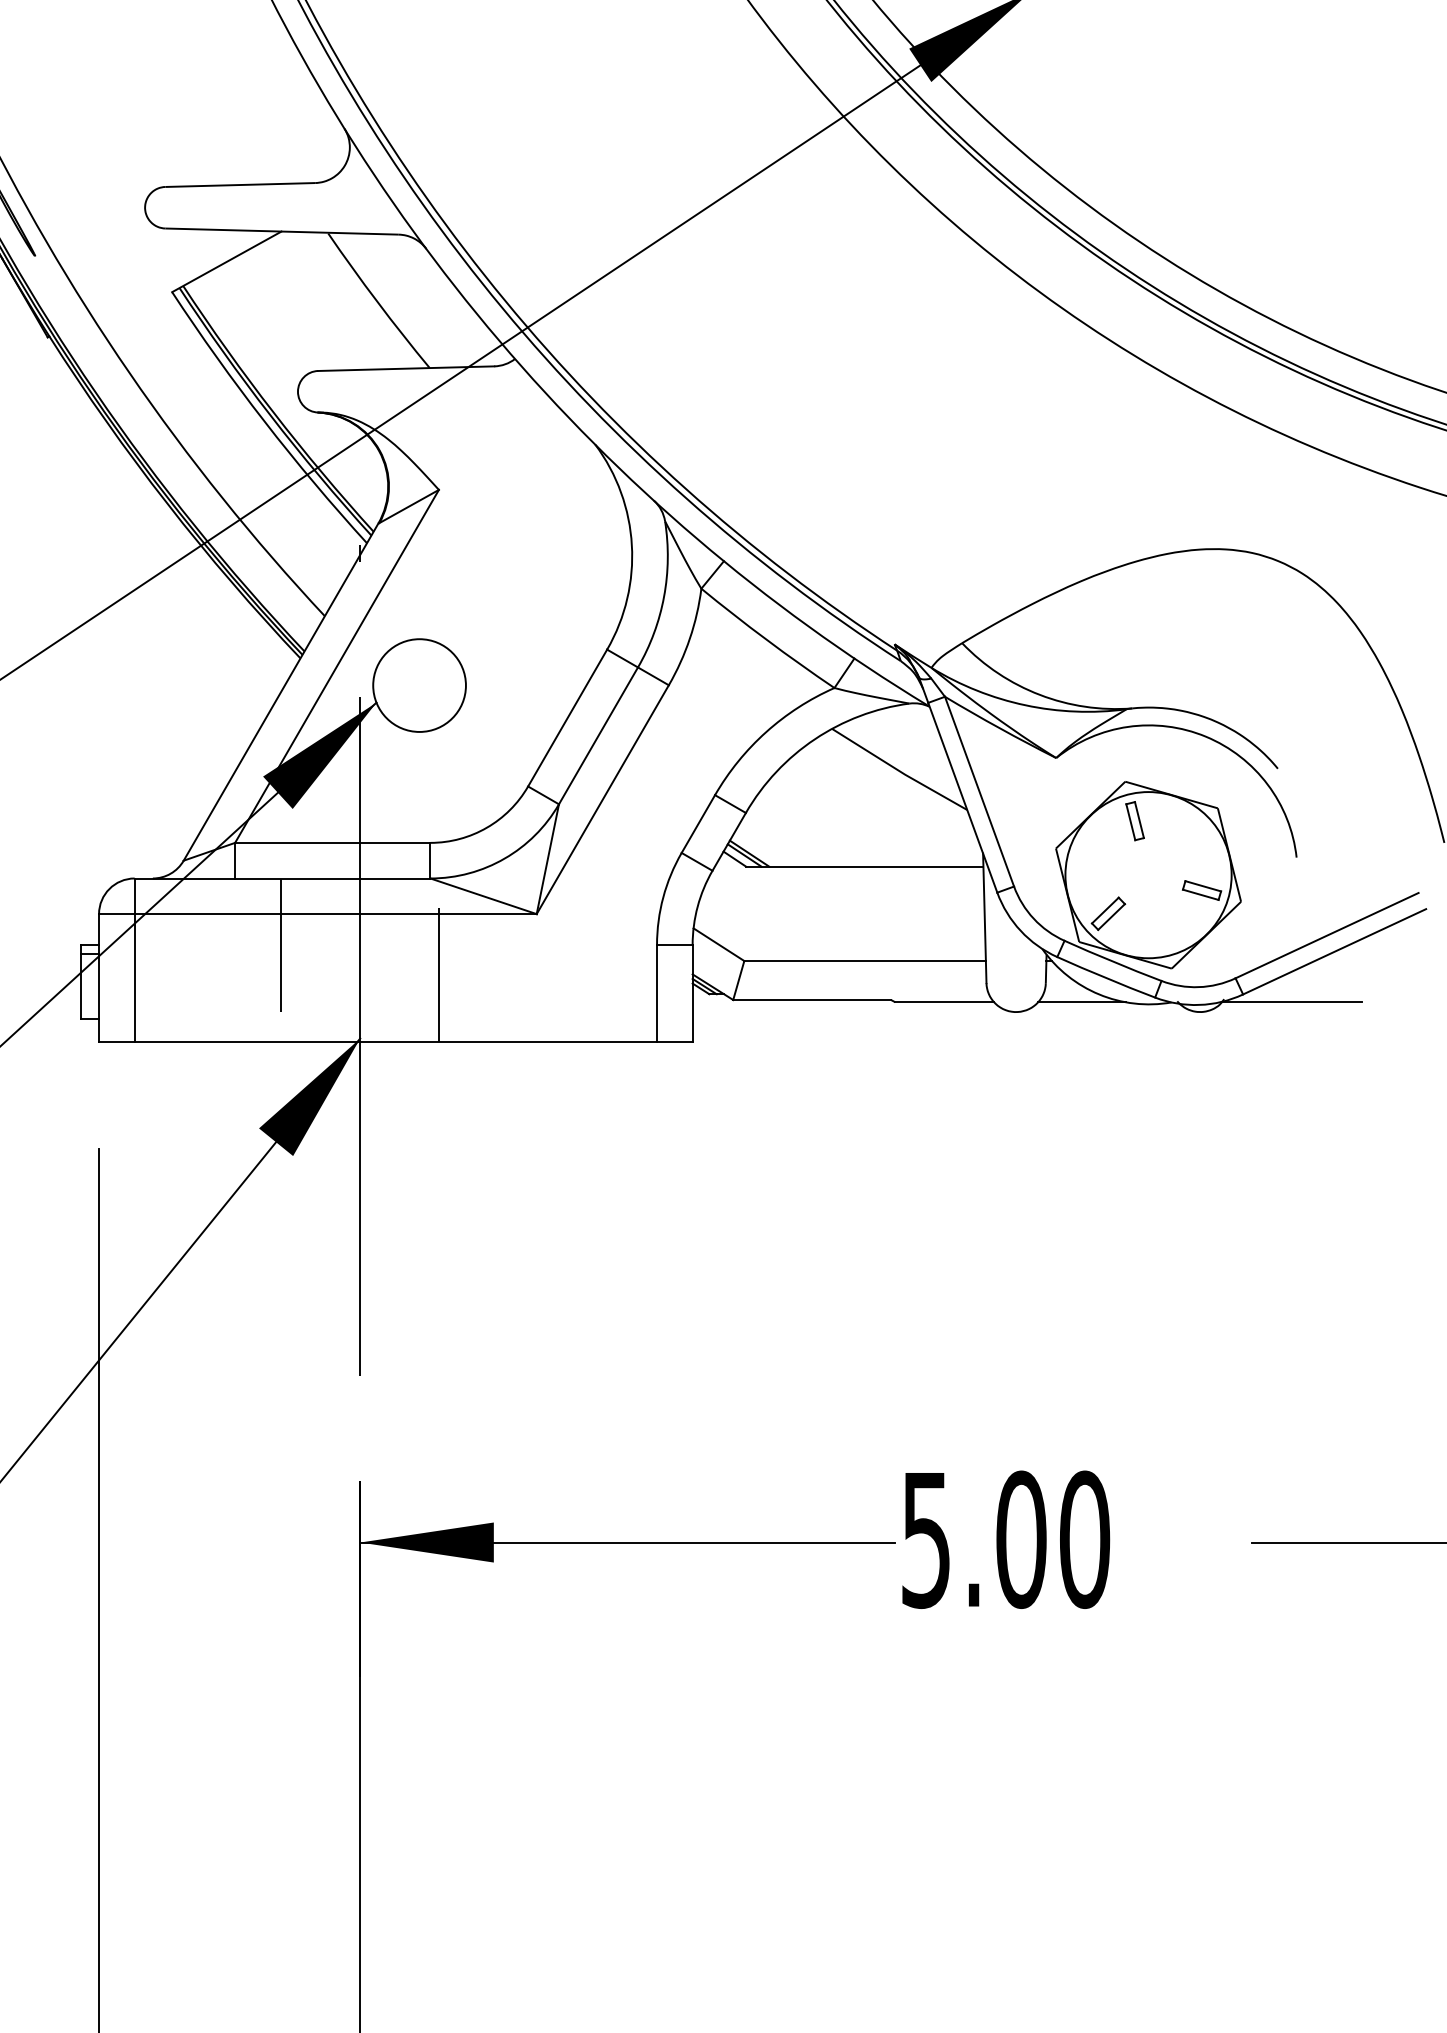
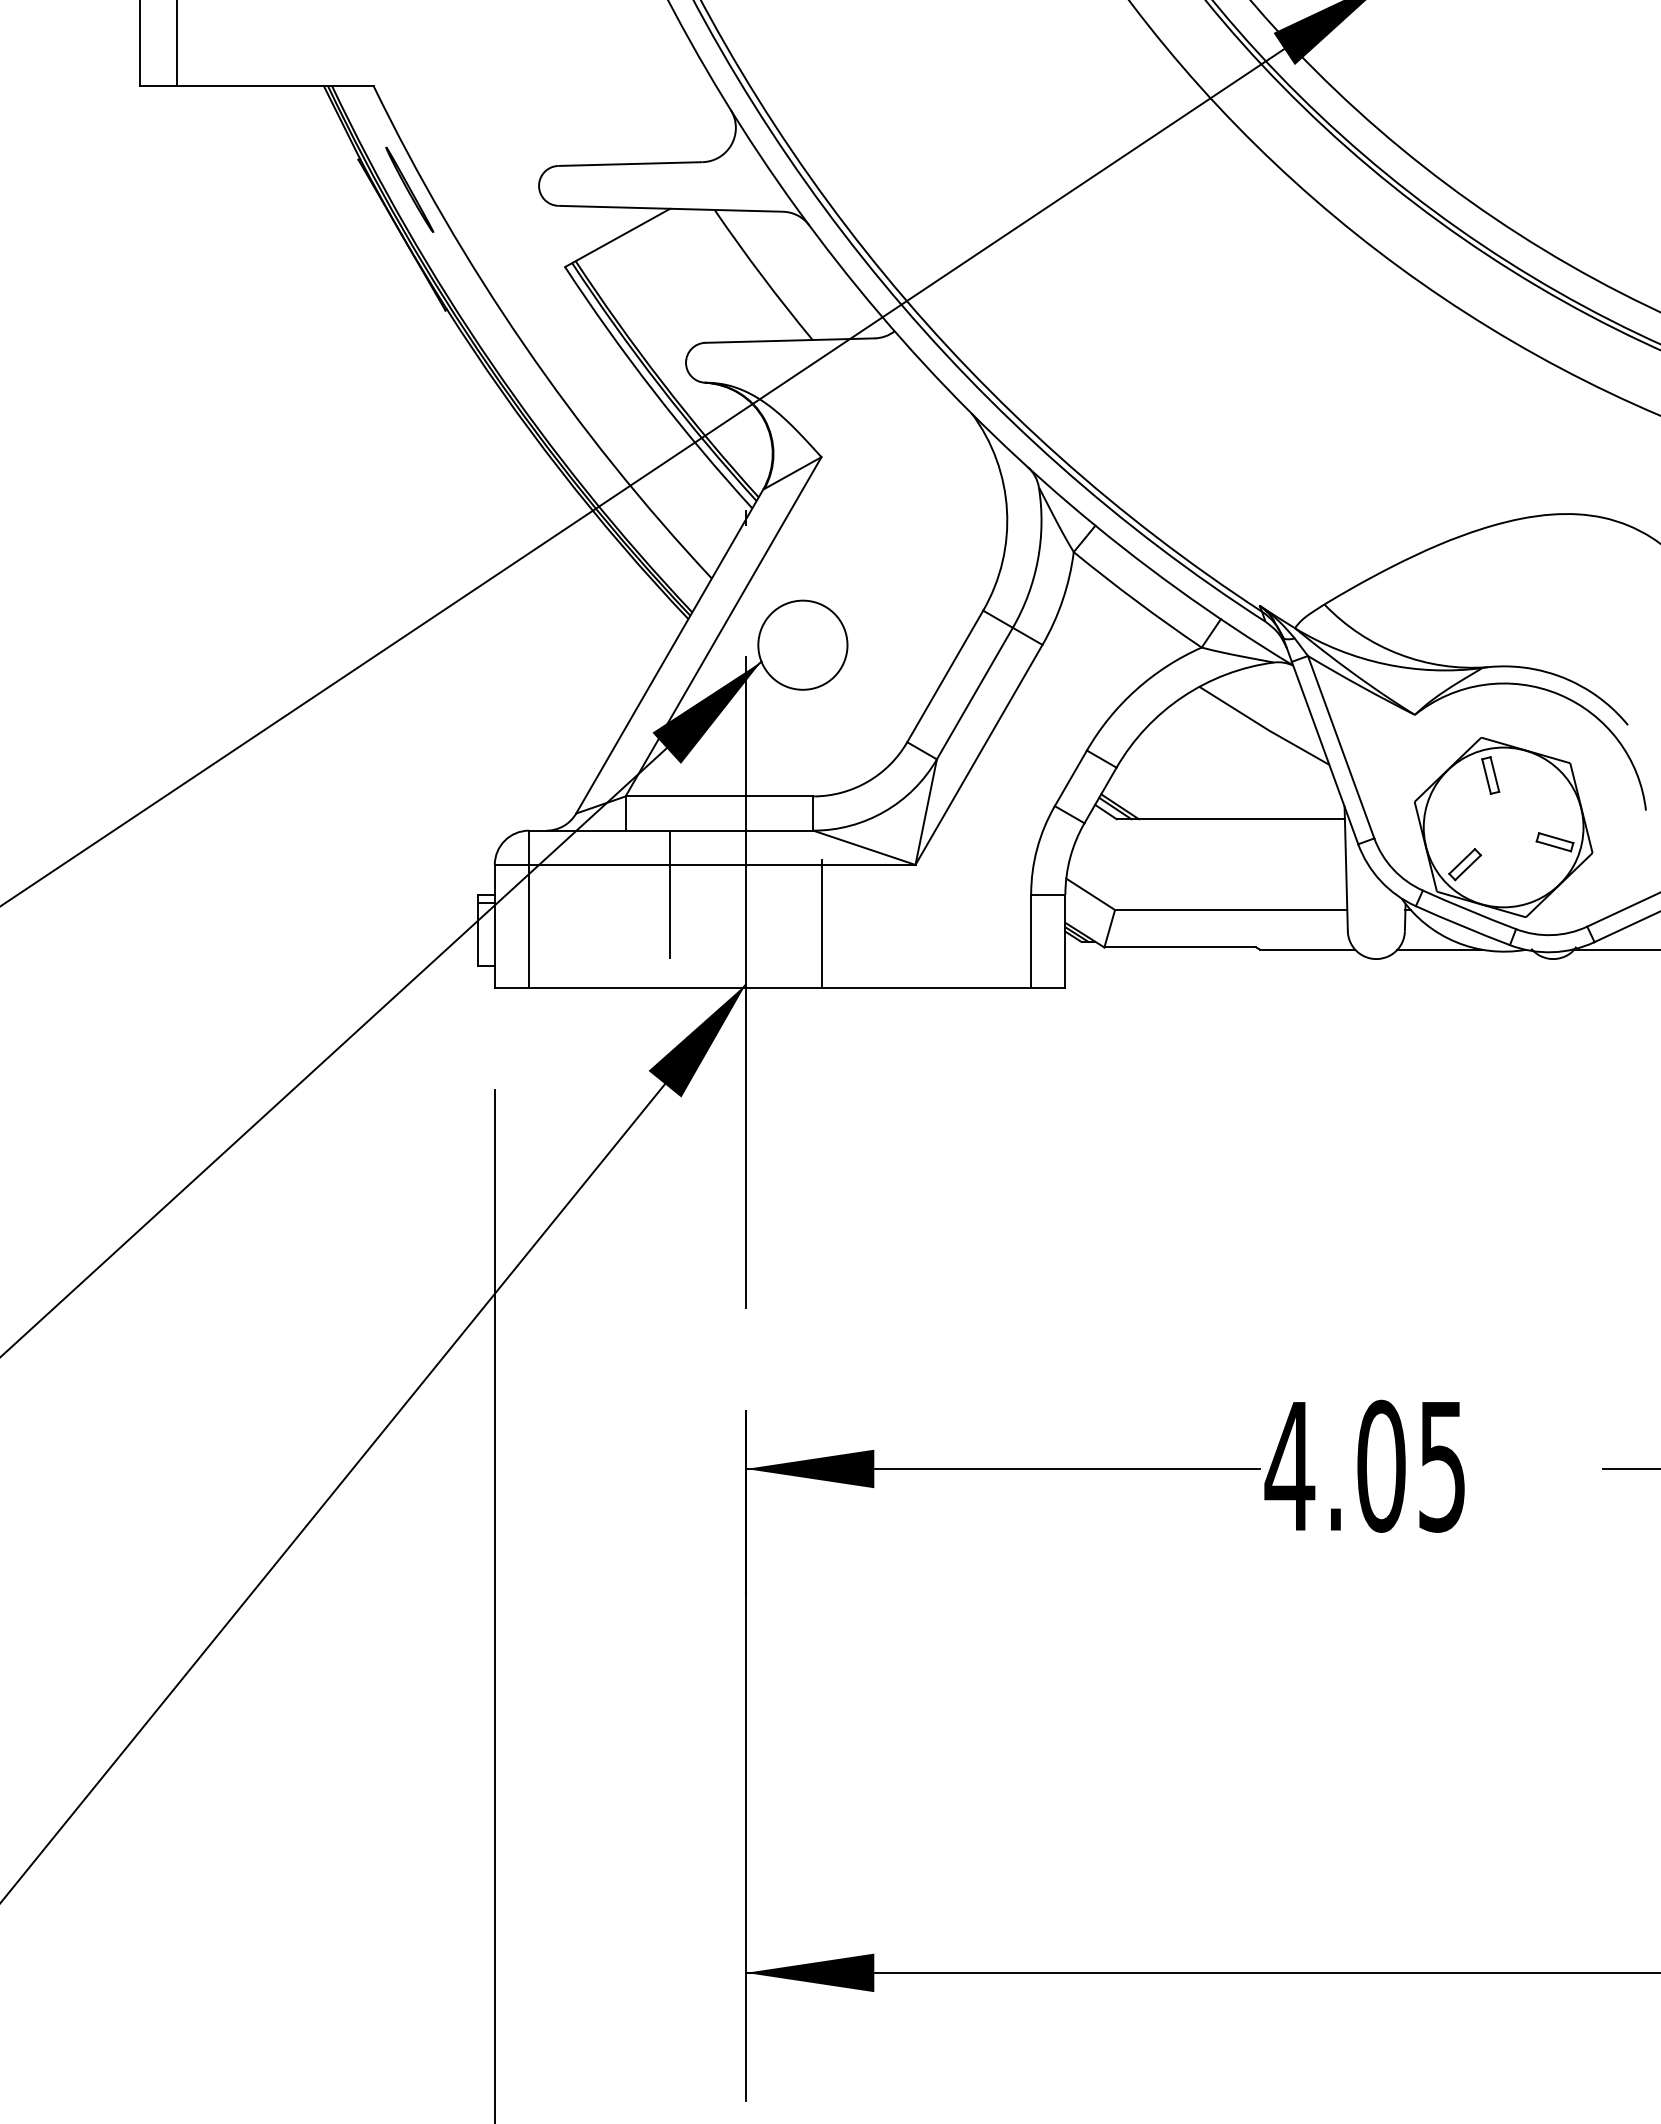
text: (1004, 1538) -> (1365, 1465), 5.00 -> 4.05

